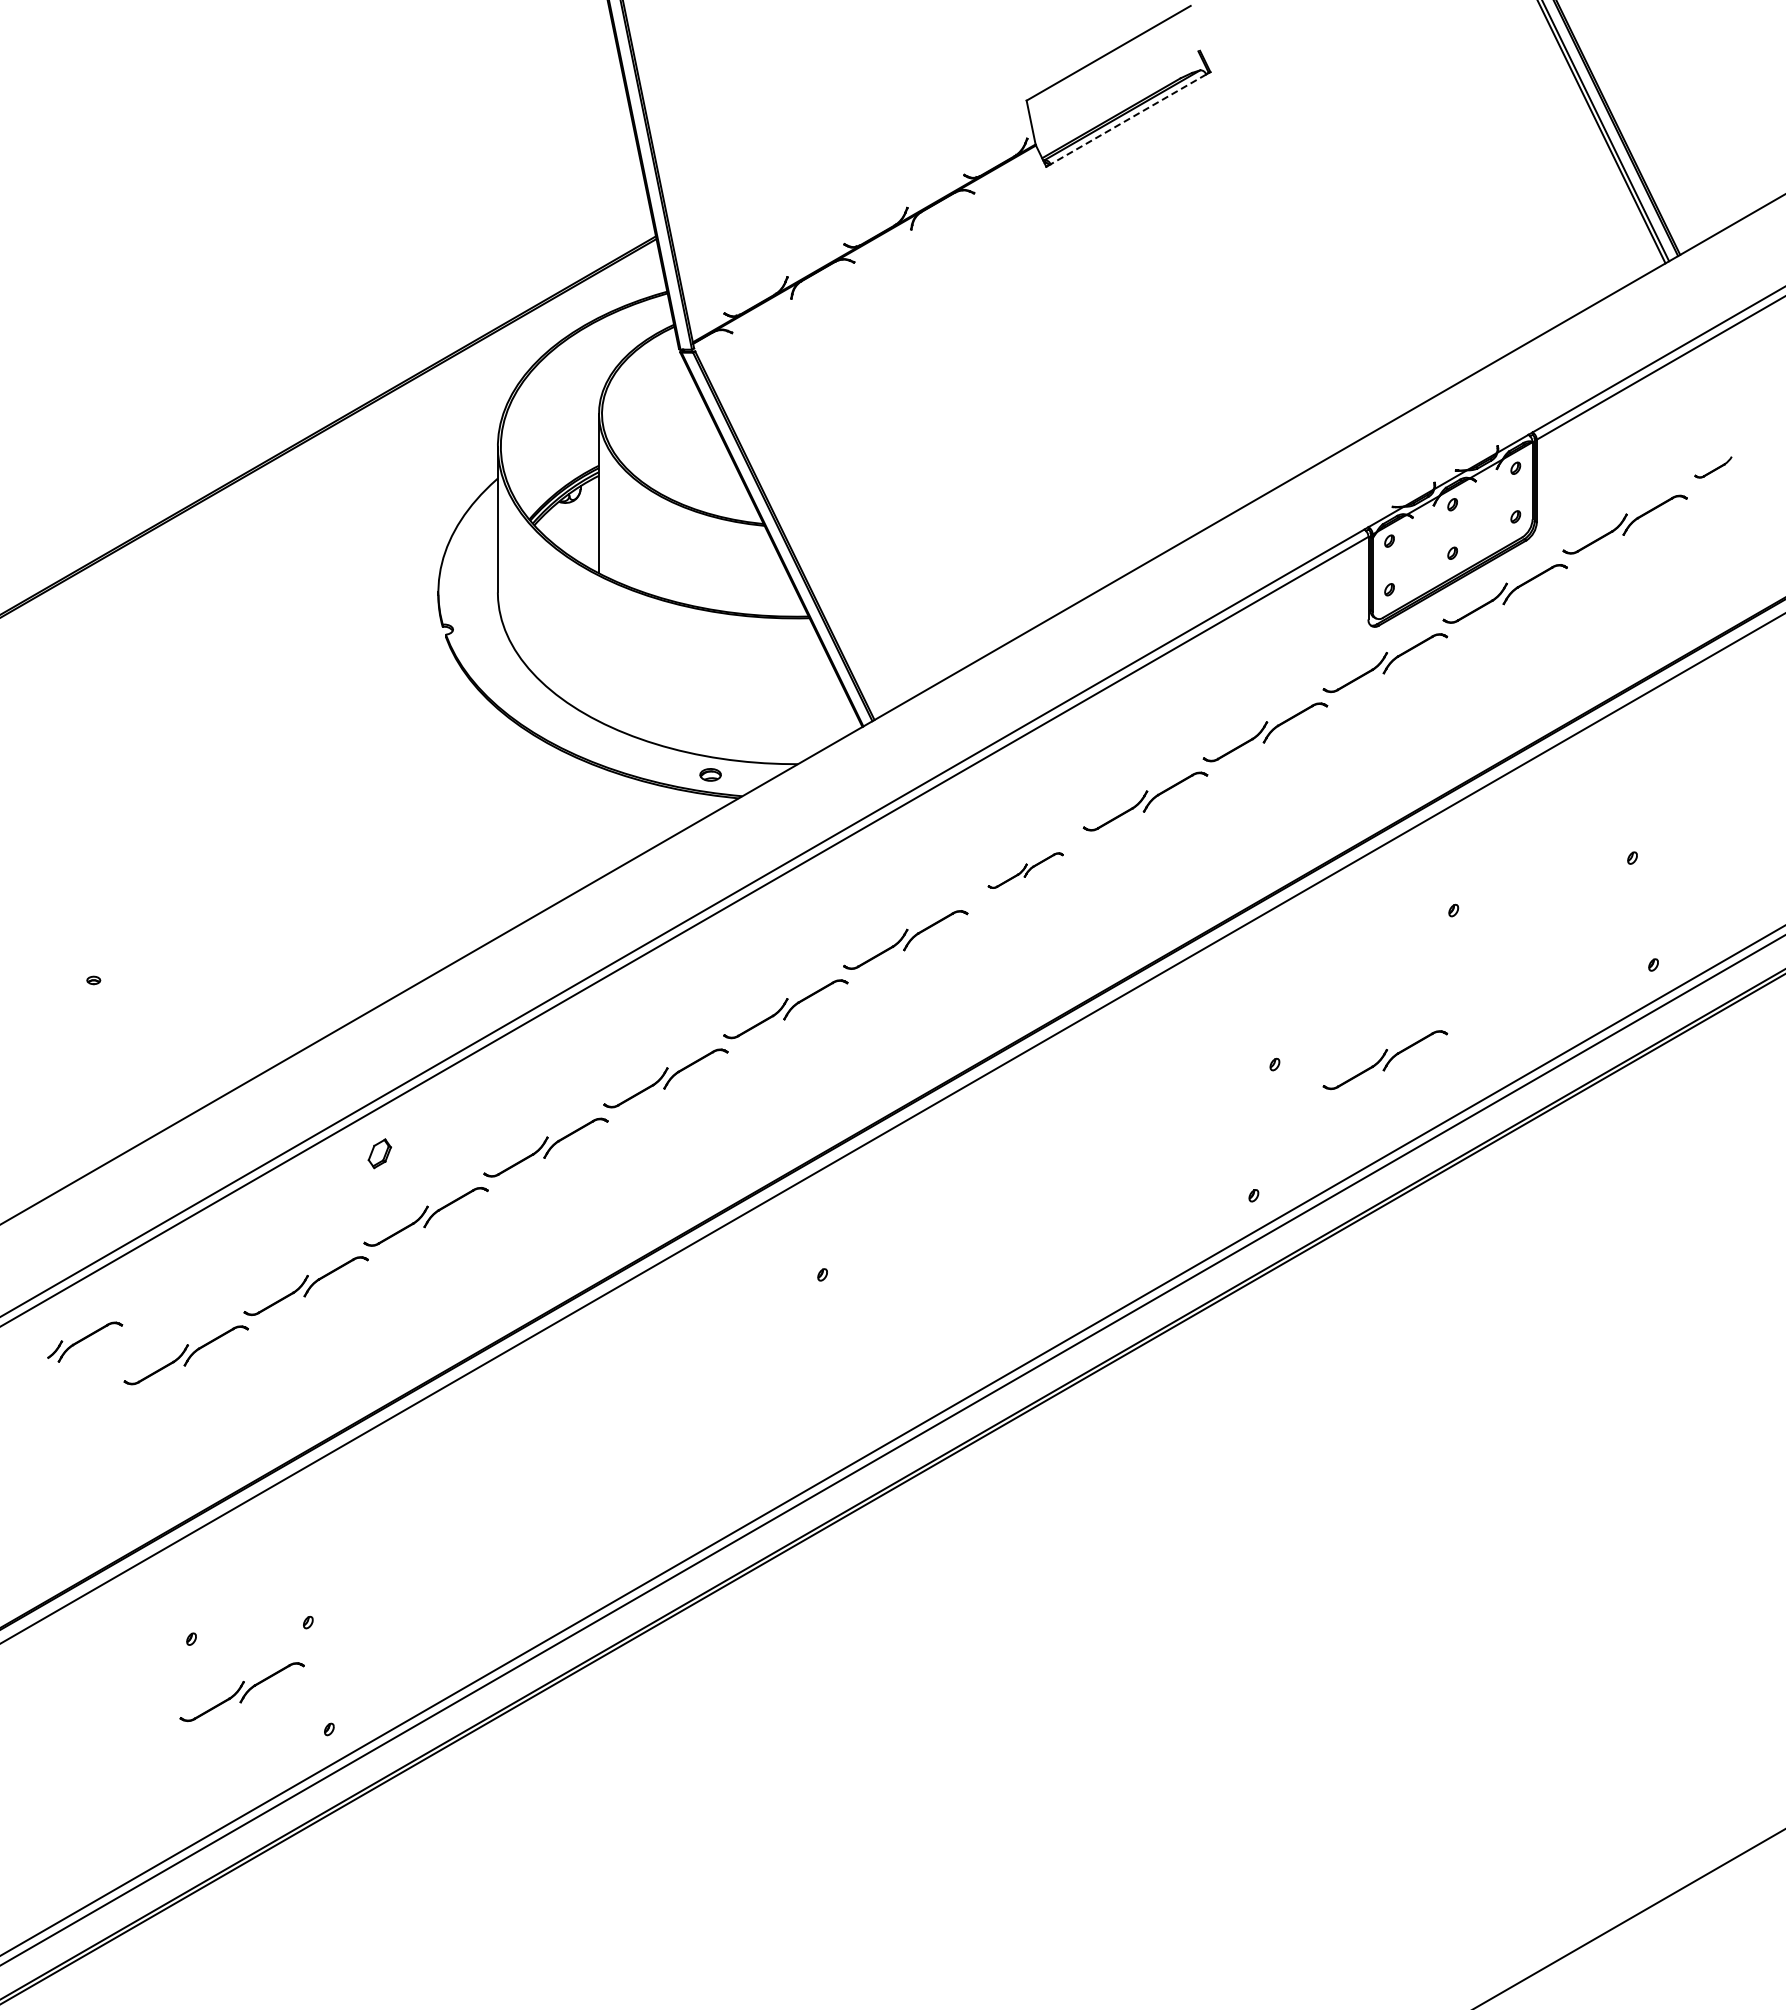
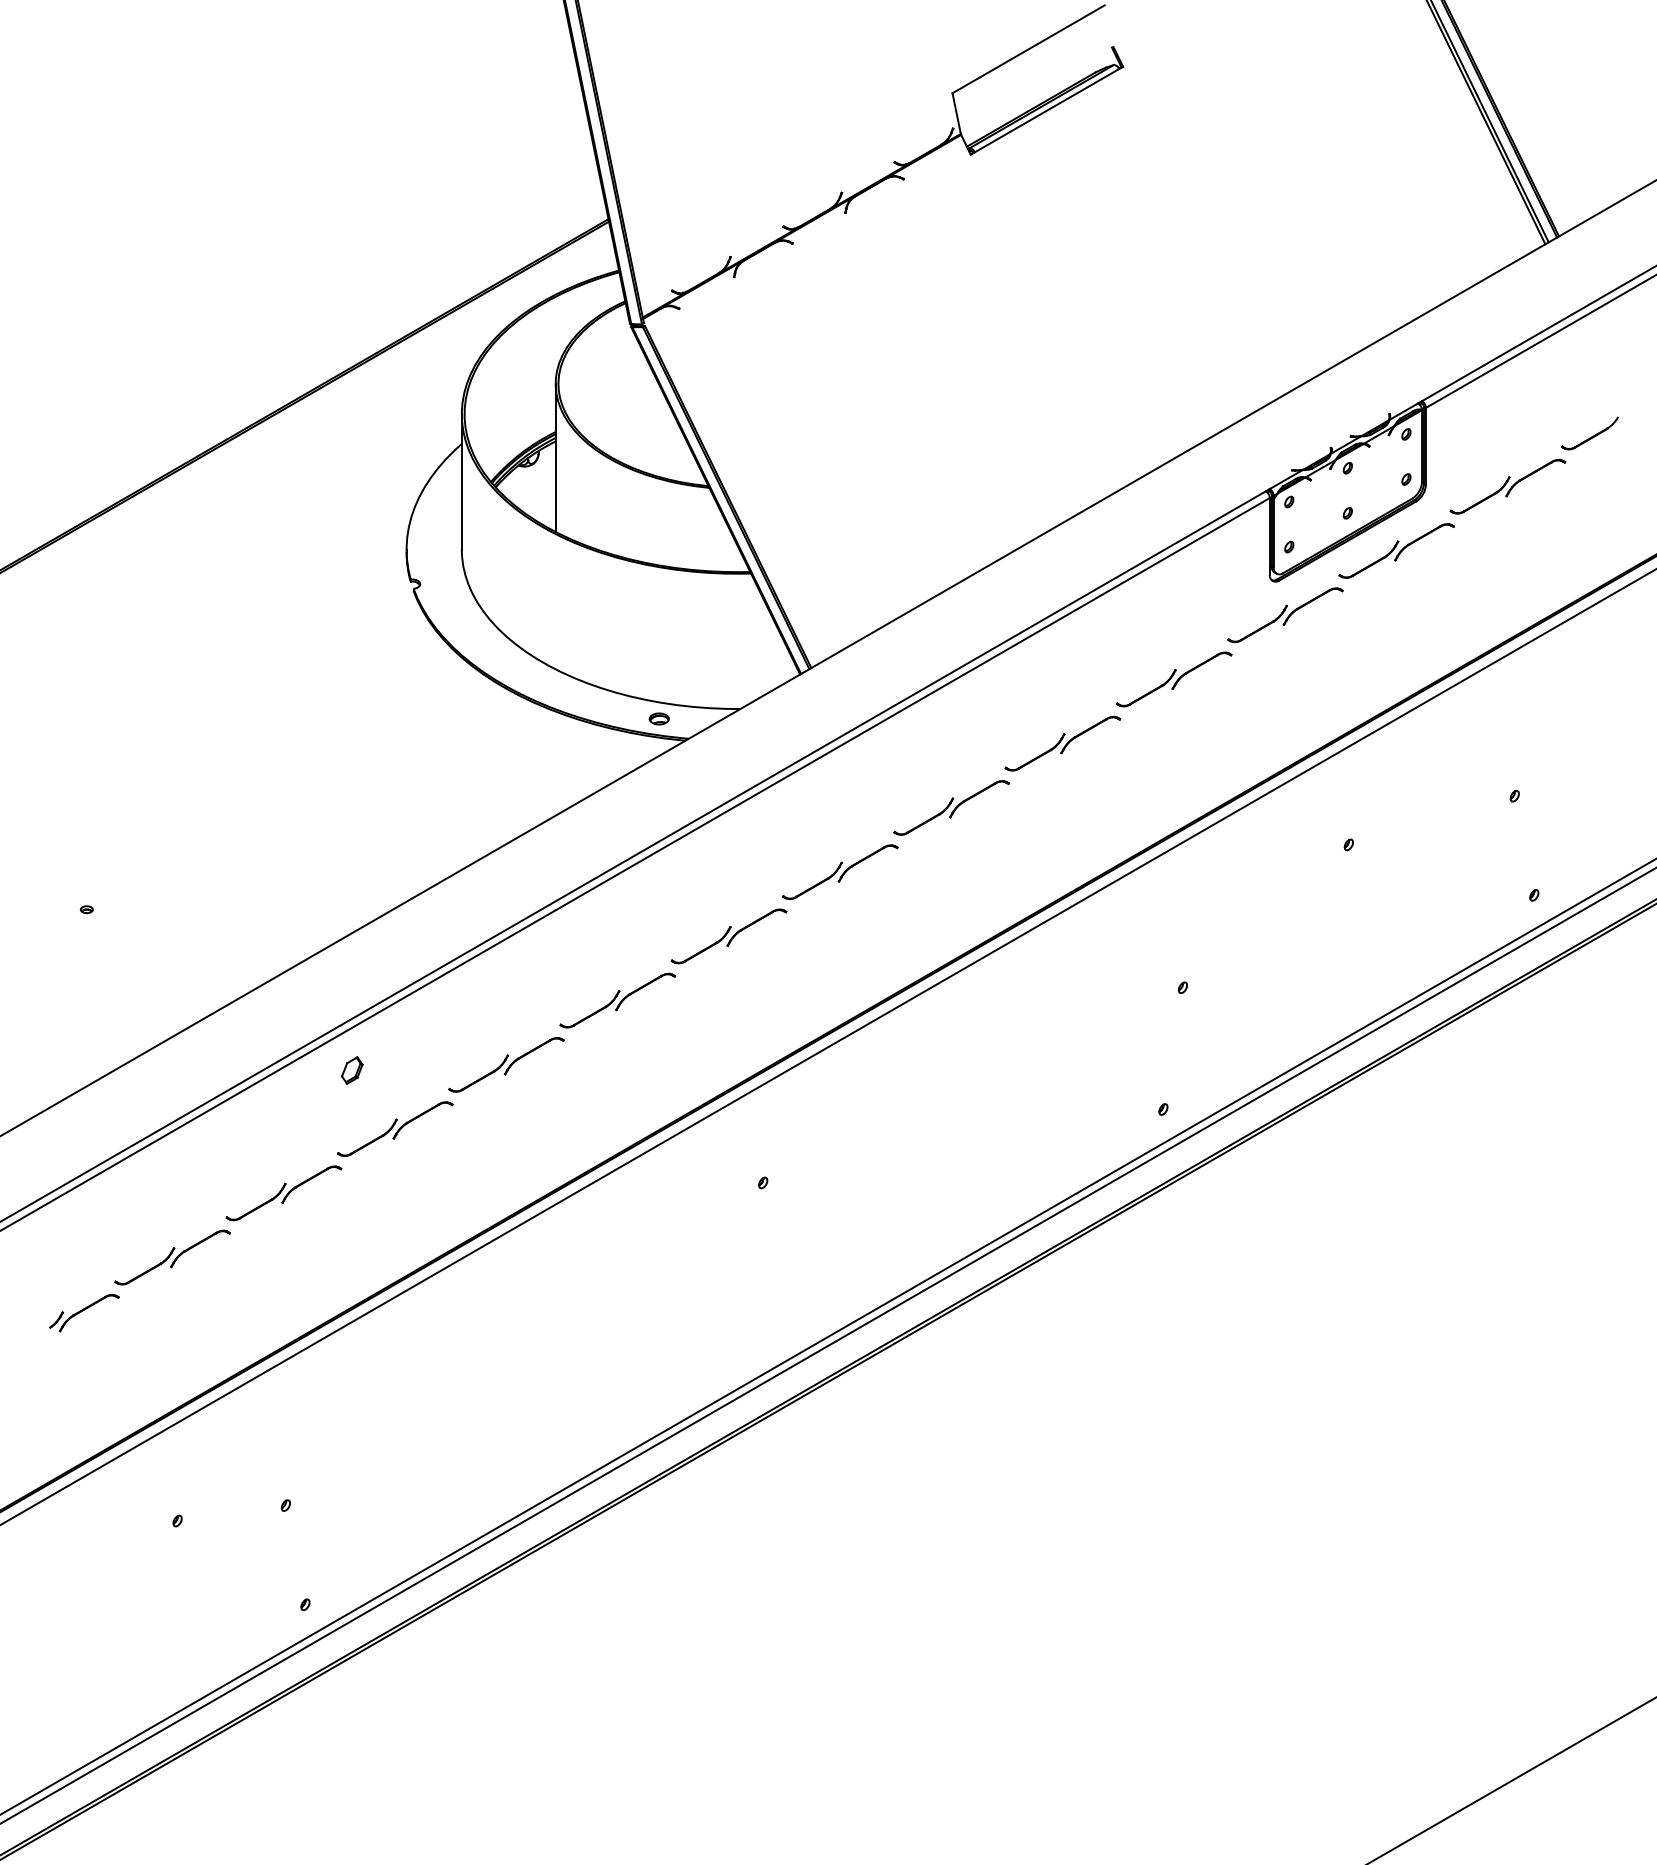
line: (1128, 119) -> (1047, 110), dashed -> solid
part: (1713, 467) -> (1589, 433), size x1.67
part: (1025, 870) -> (951, 807), size x1.67
part: (1385, 1059) -> (1285, 983), removed
part: (85, 1341) -> (84, 1312), moved
part: (241, 1691) -> (223, 1569), removed

